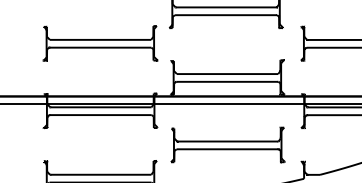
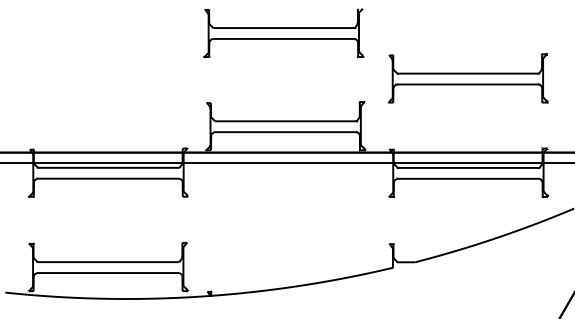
part: (100, 43) -> (107, 78), removed
part: (227, 144) -> (286, 220), removed

